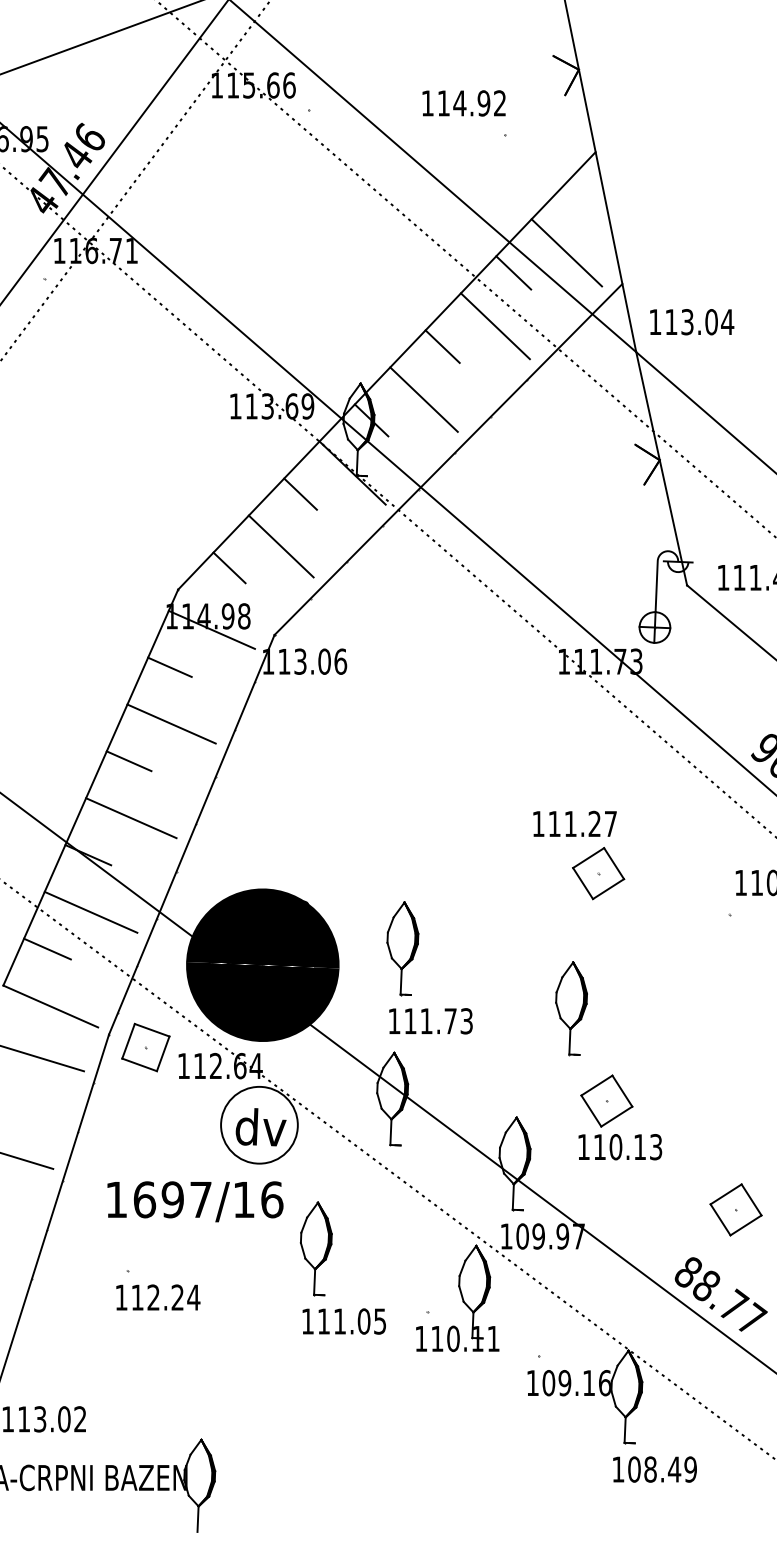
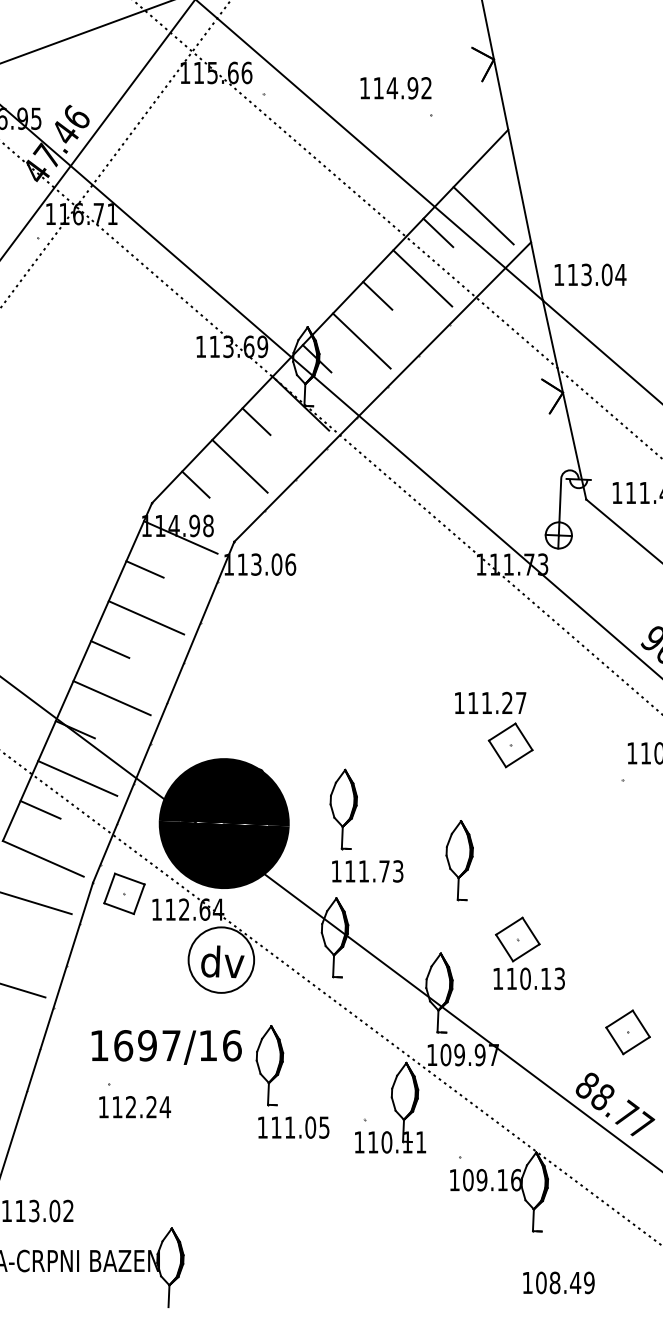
part: (571, 1008) -> (459, 860), moved
text: (195, 1201) -> (166, 1047), moved
text: (654, 1469) -> (558, 1282), moved

